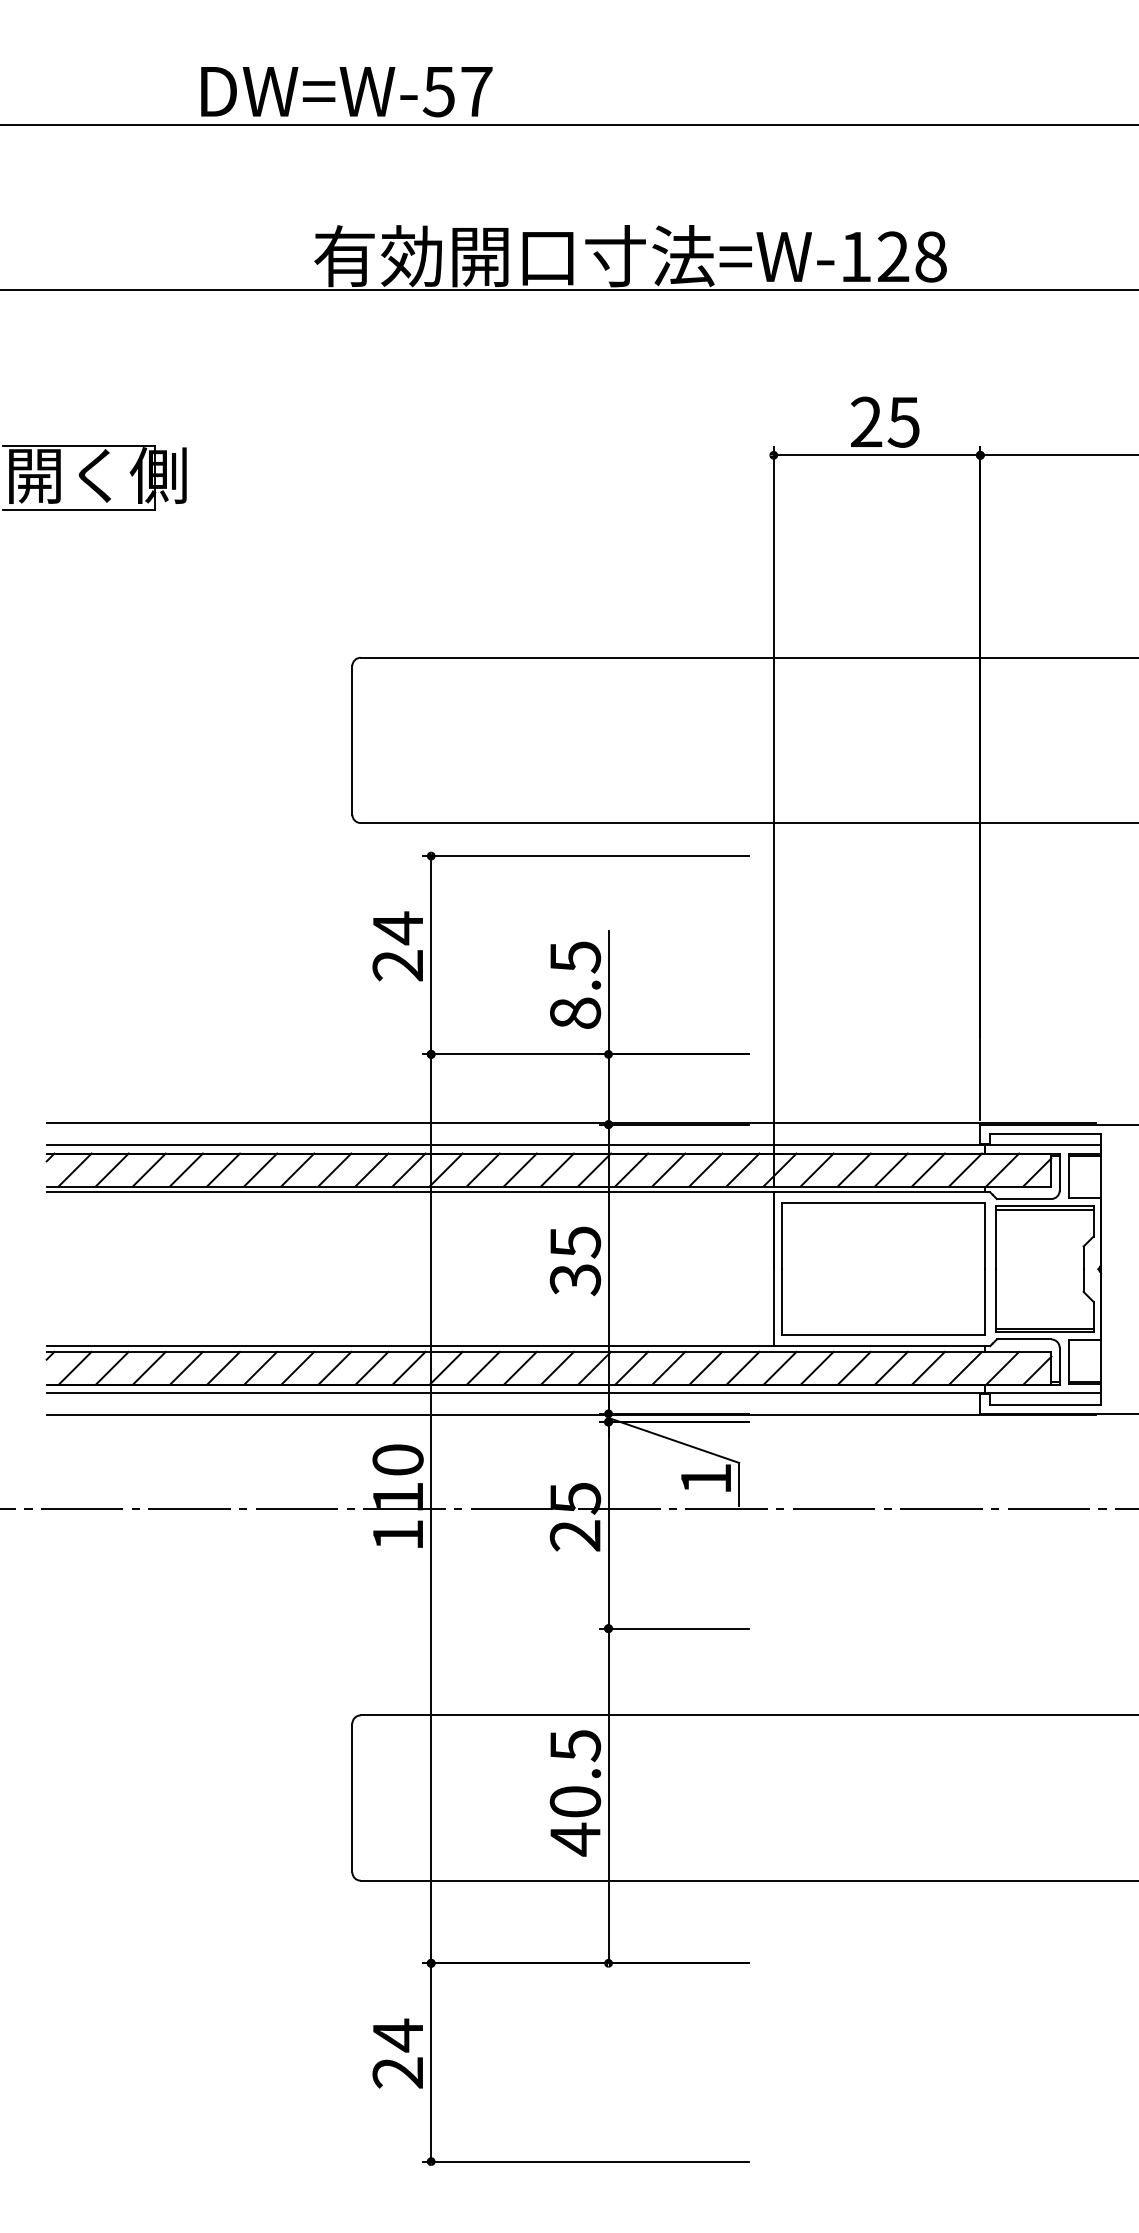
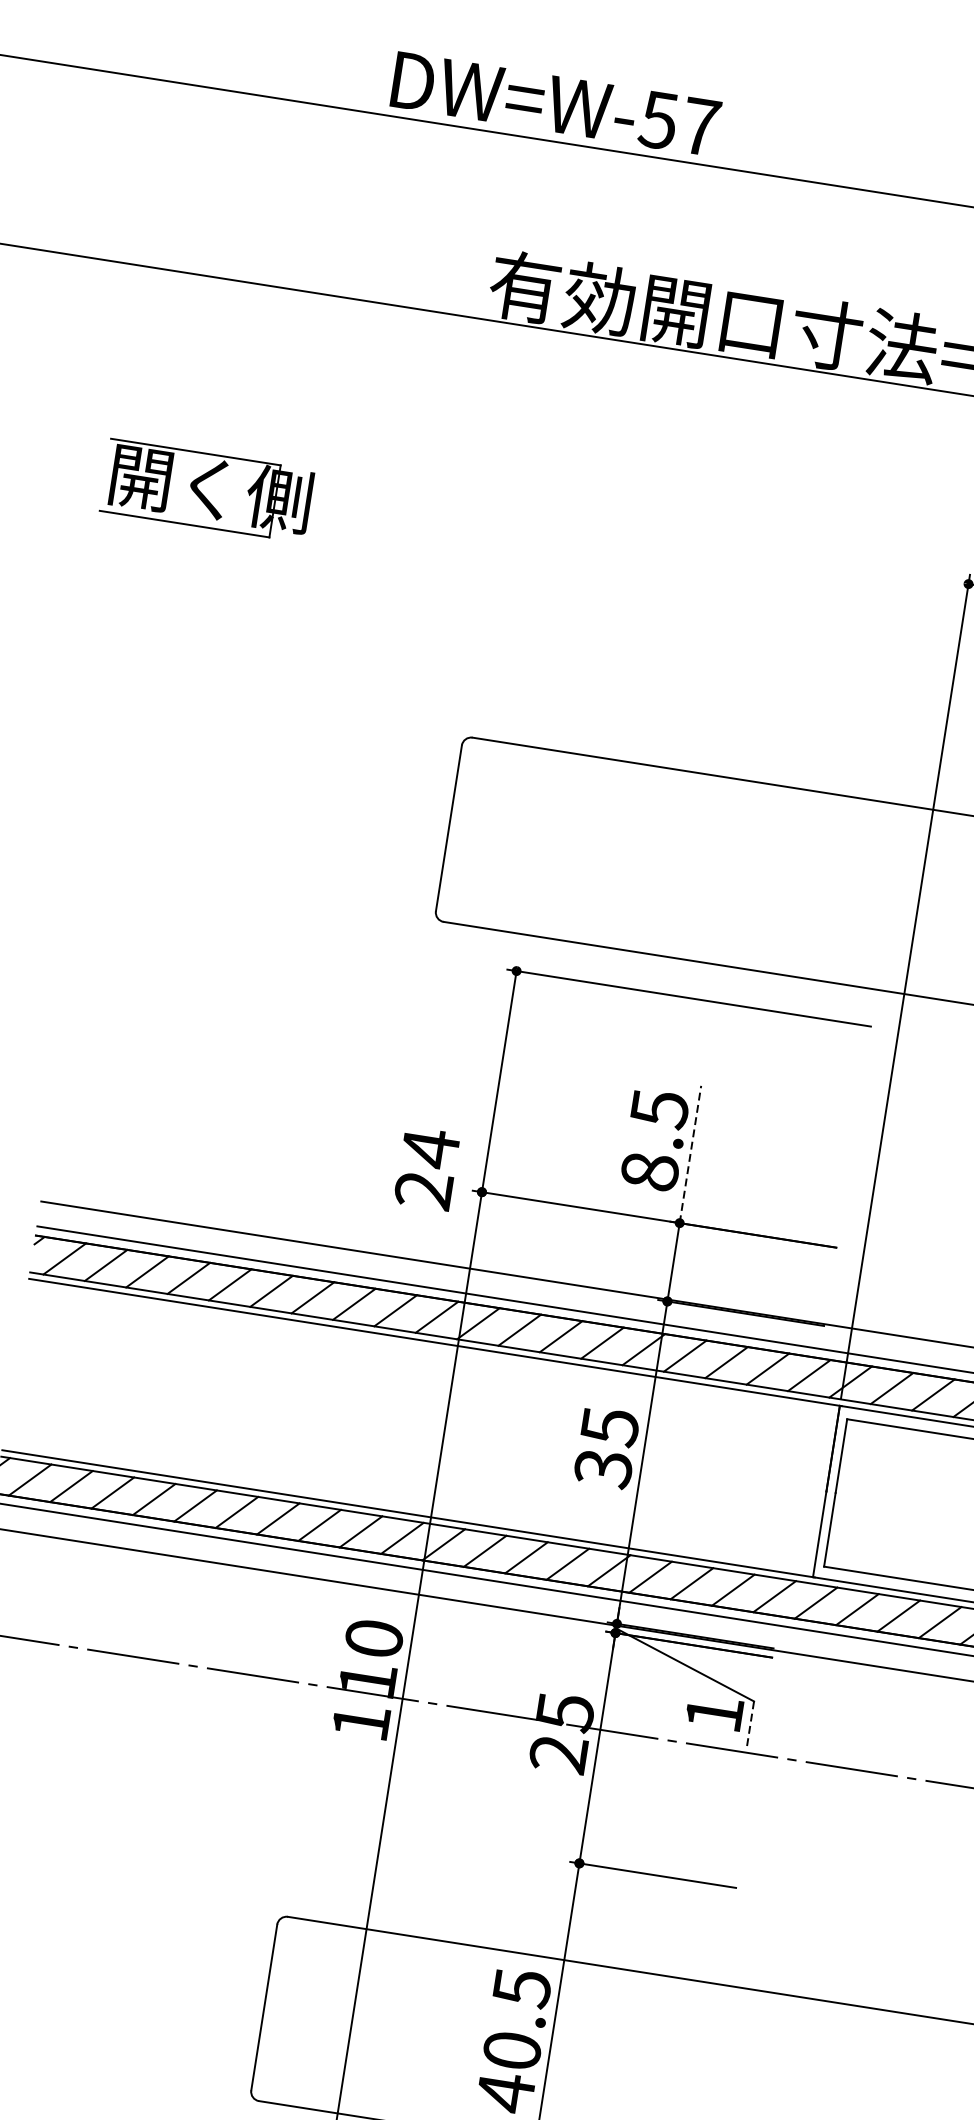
text: (397, 946) -> (426, 1168), moved
line: (608, 992) -> (690, 1154), solid -> dashed
line: (739, 1484) -> (750, 1725), solid -> dashed

